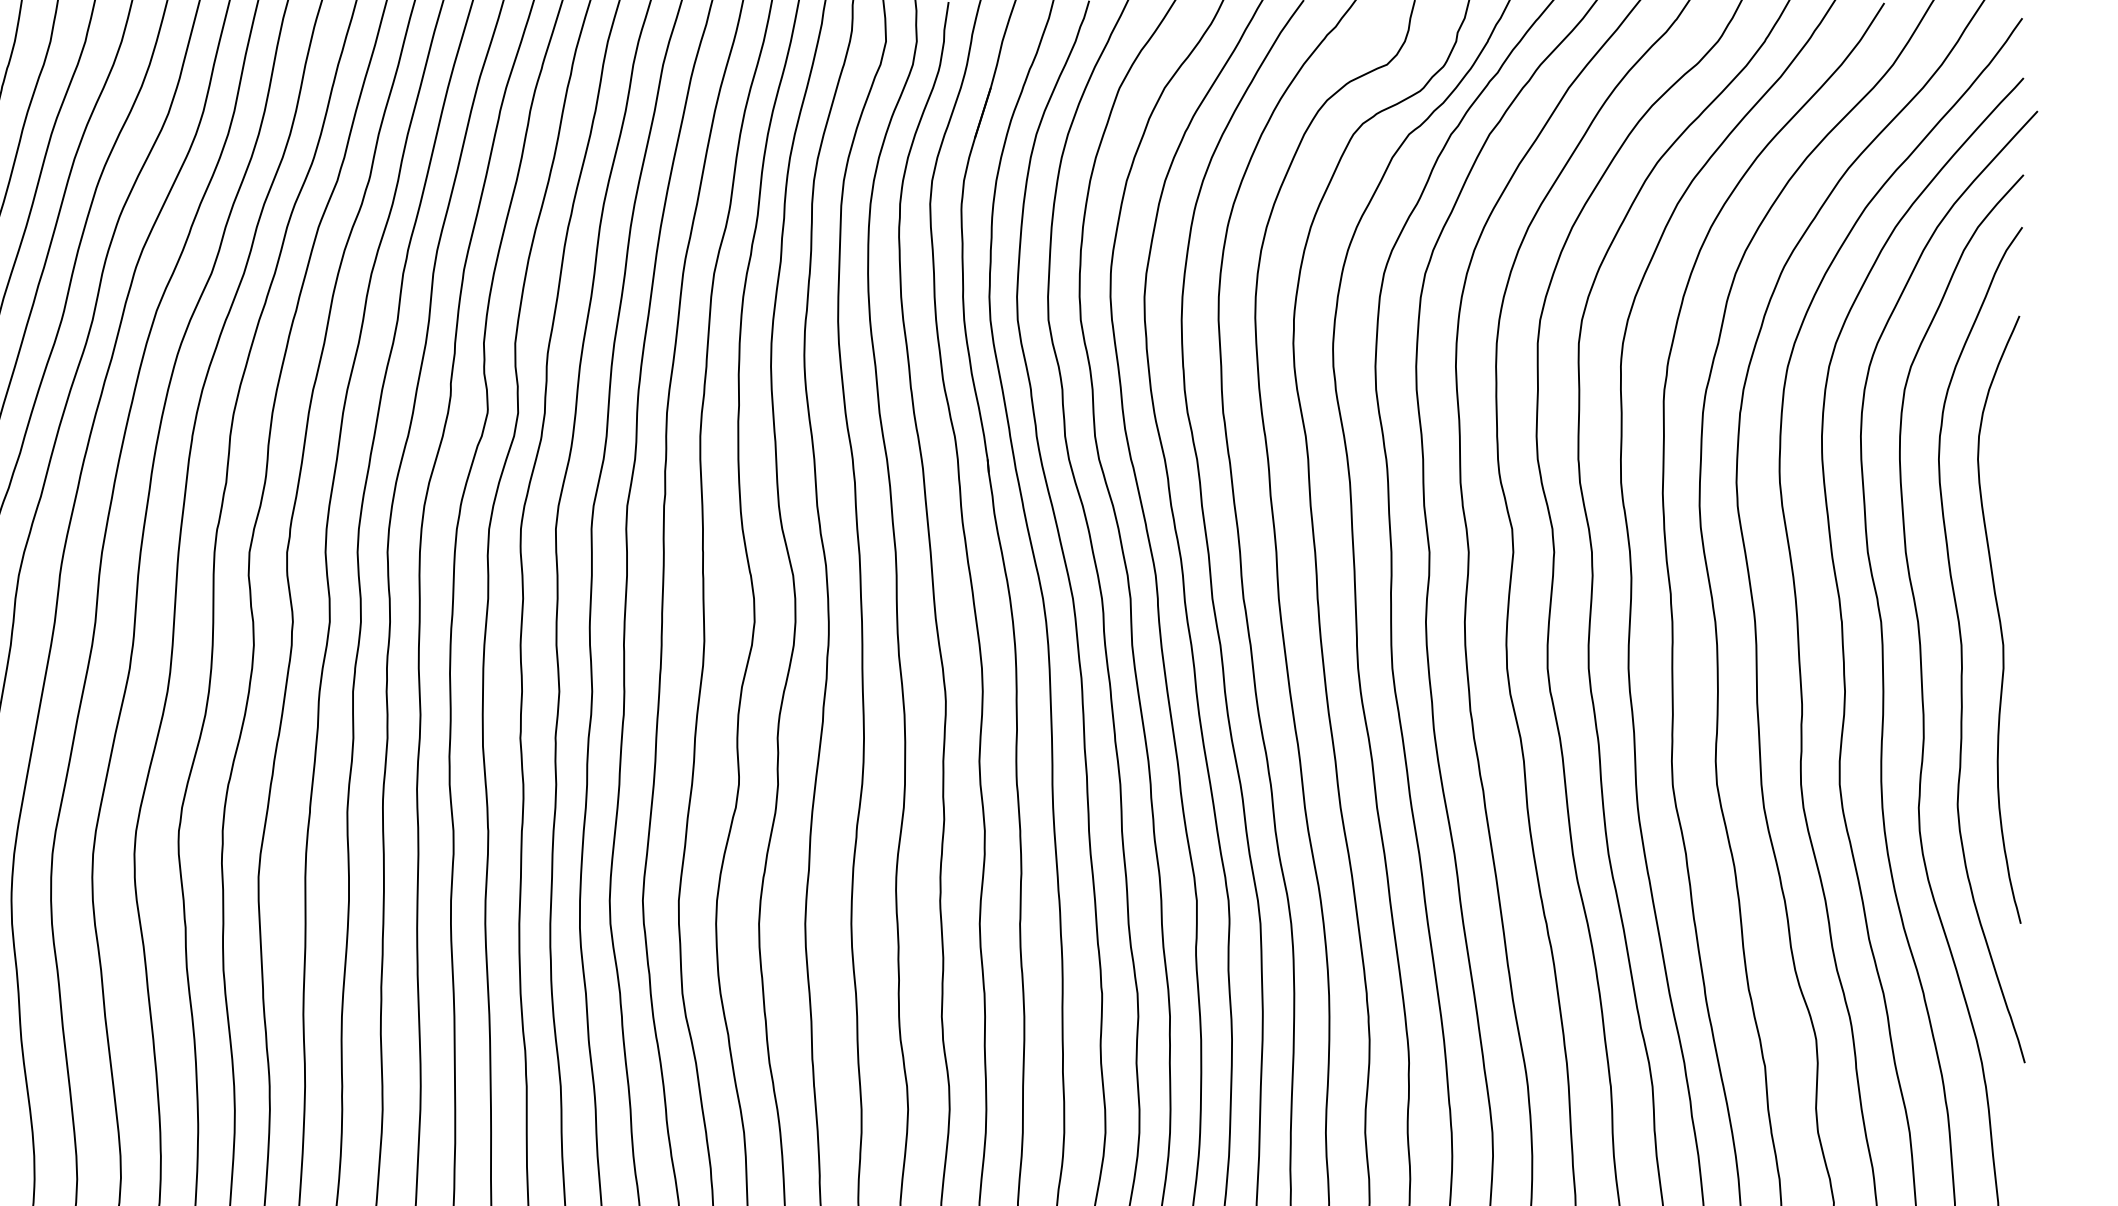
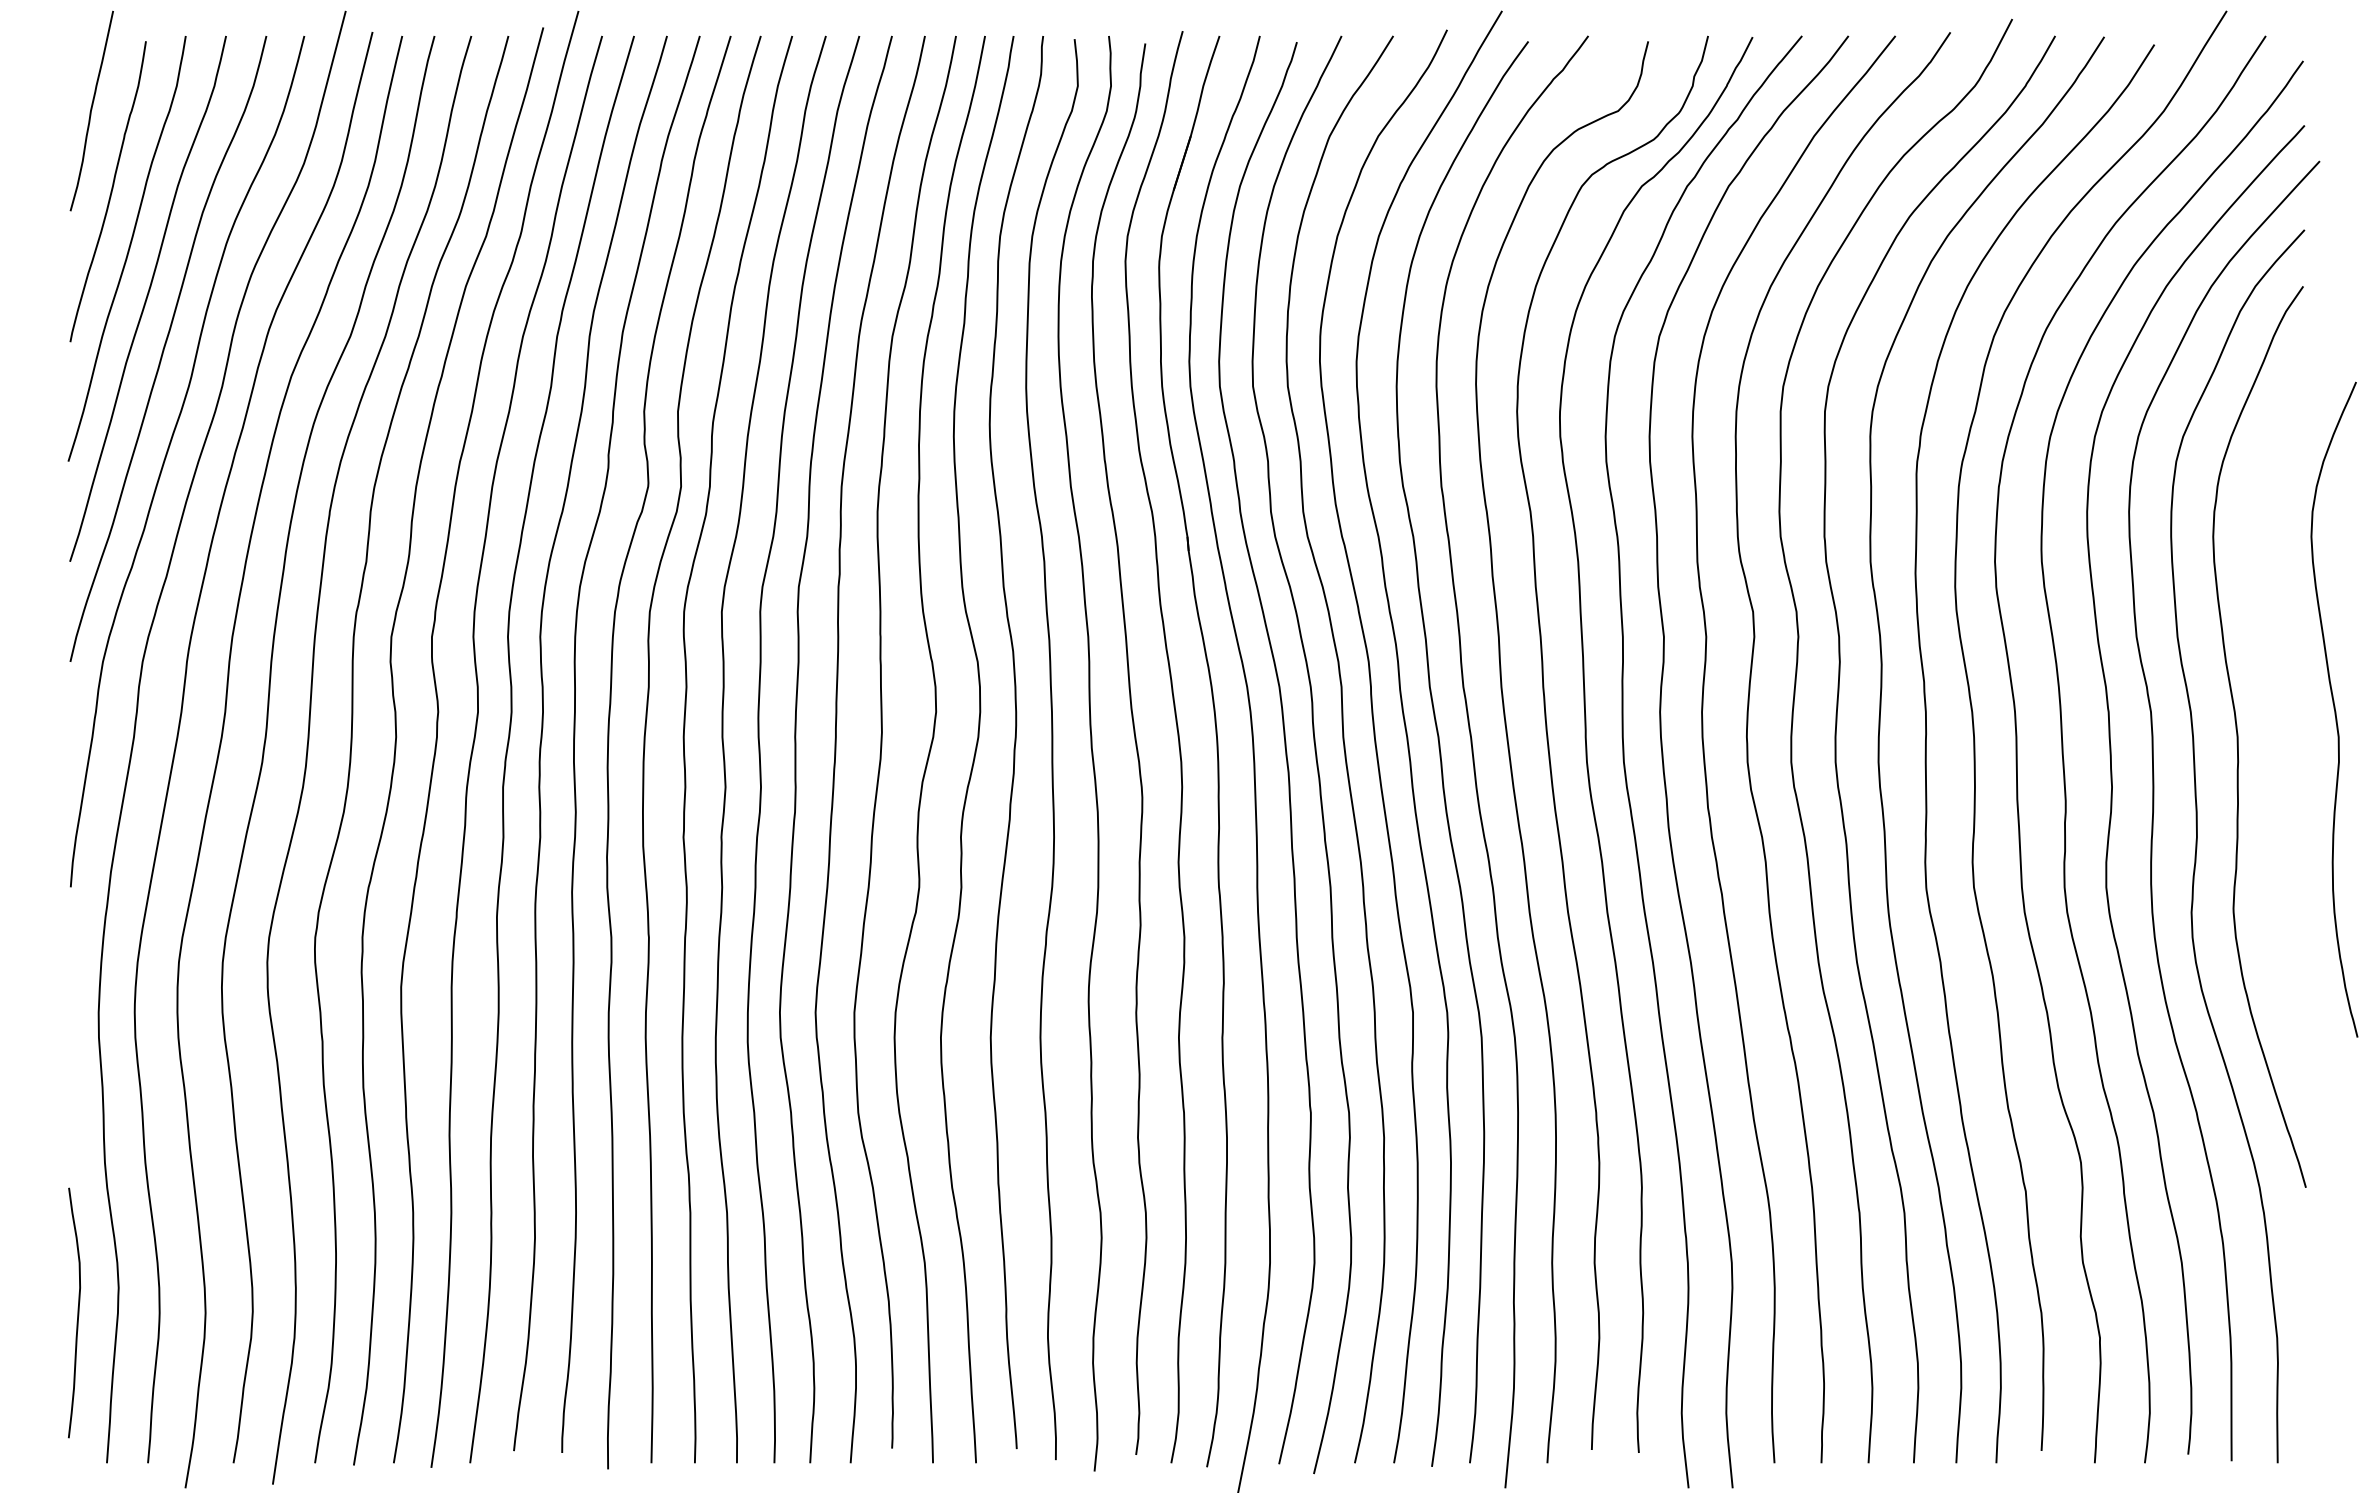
curve: (1999, 619) -> (2334, 709), moved

